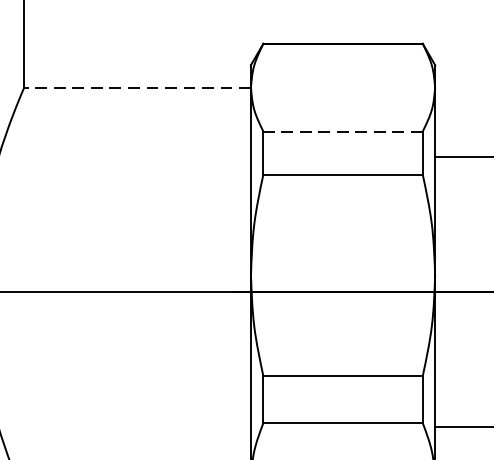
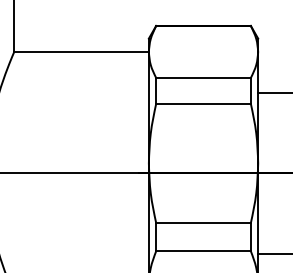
line: (135, 88) -> (80, 52), dashed -> solid
line: (343, 132) -> (203, 78), dashed -> solid

